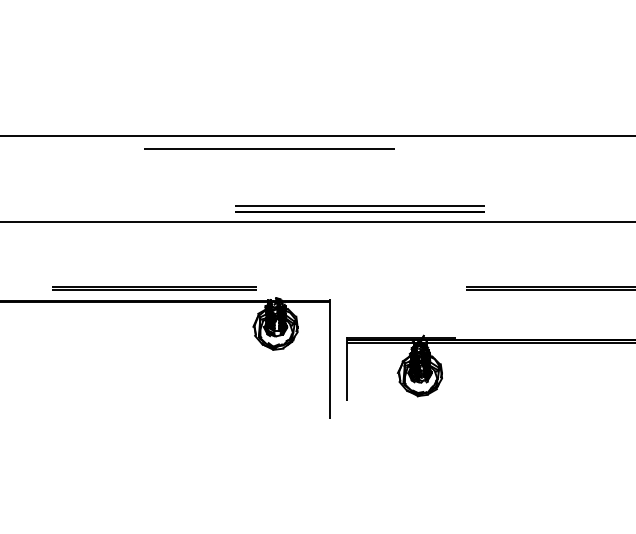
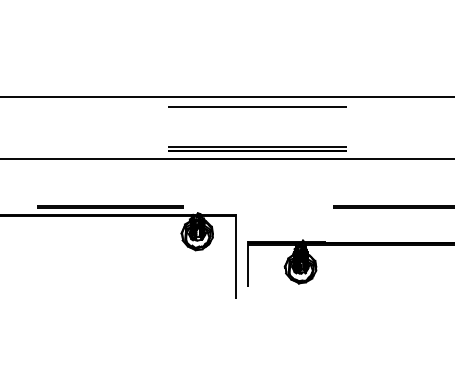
line: (269, 148) -> (257, 106), moved

